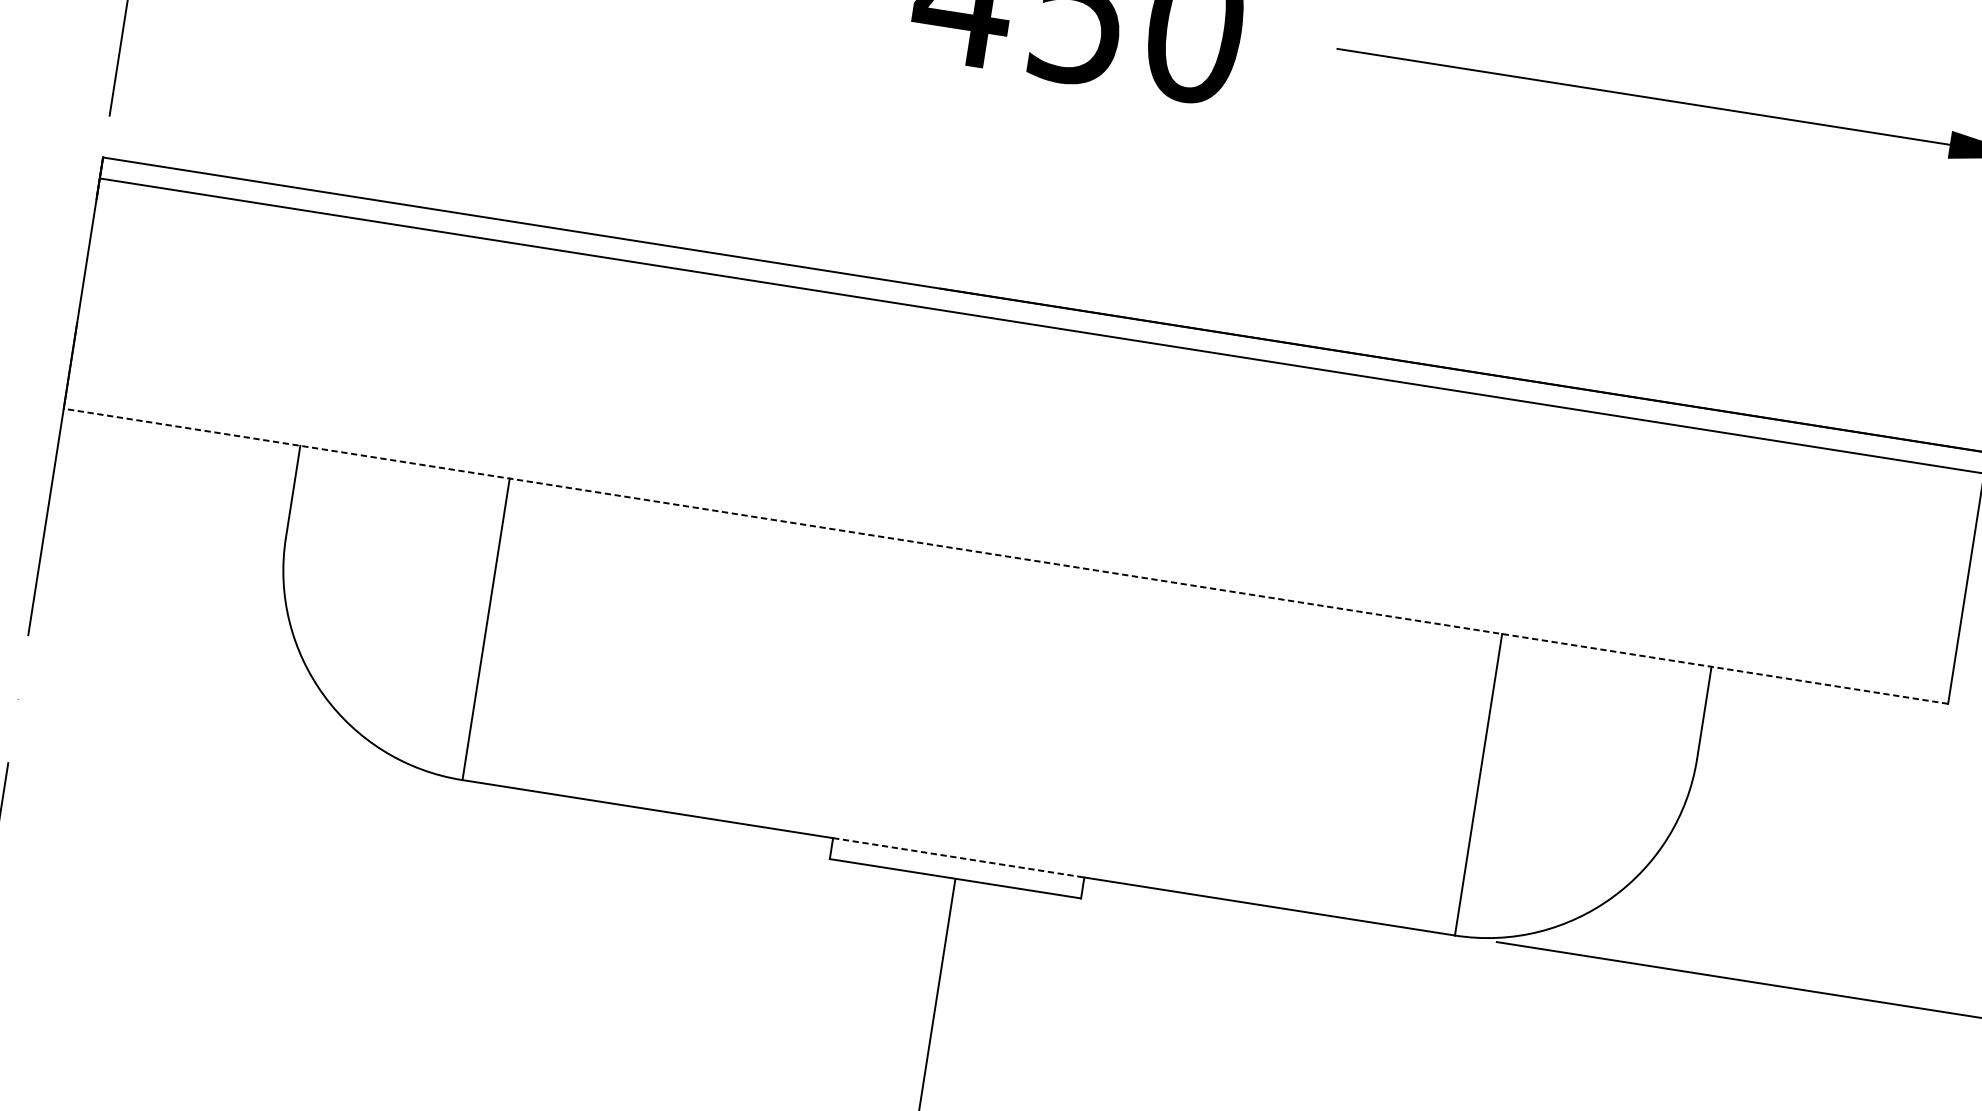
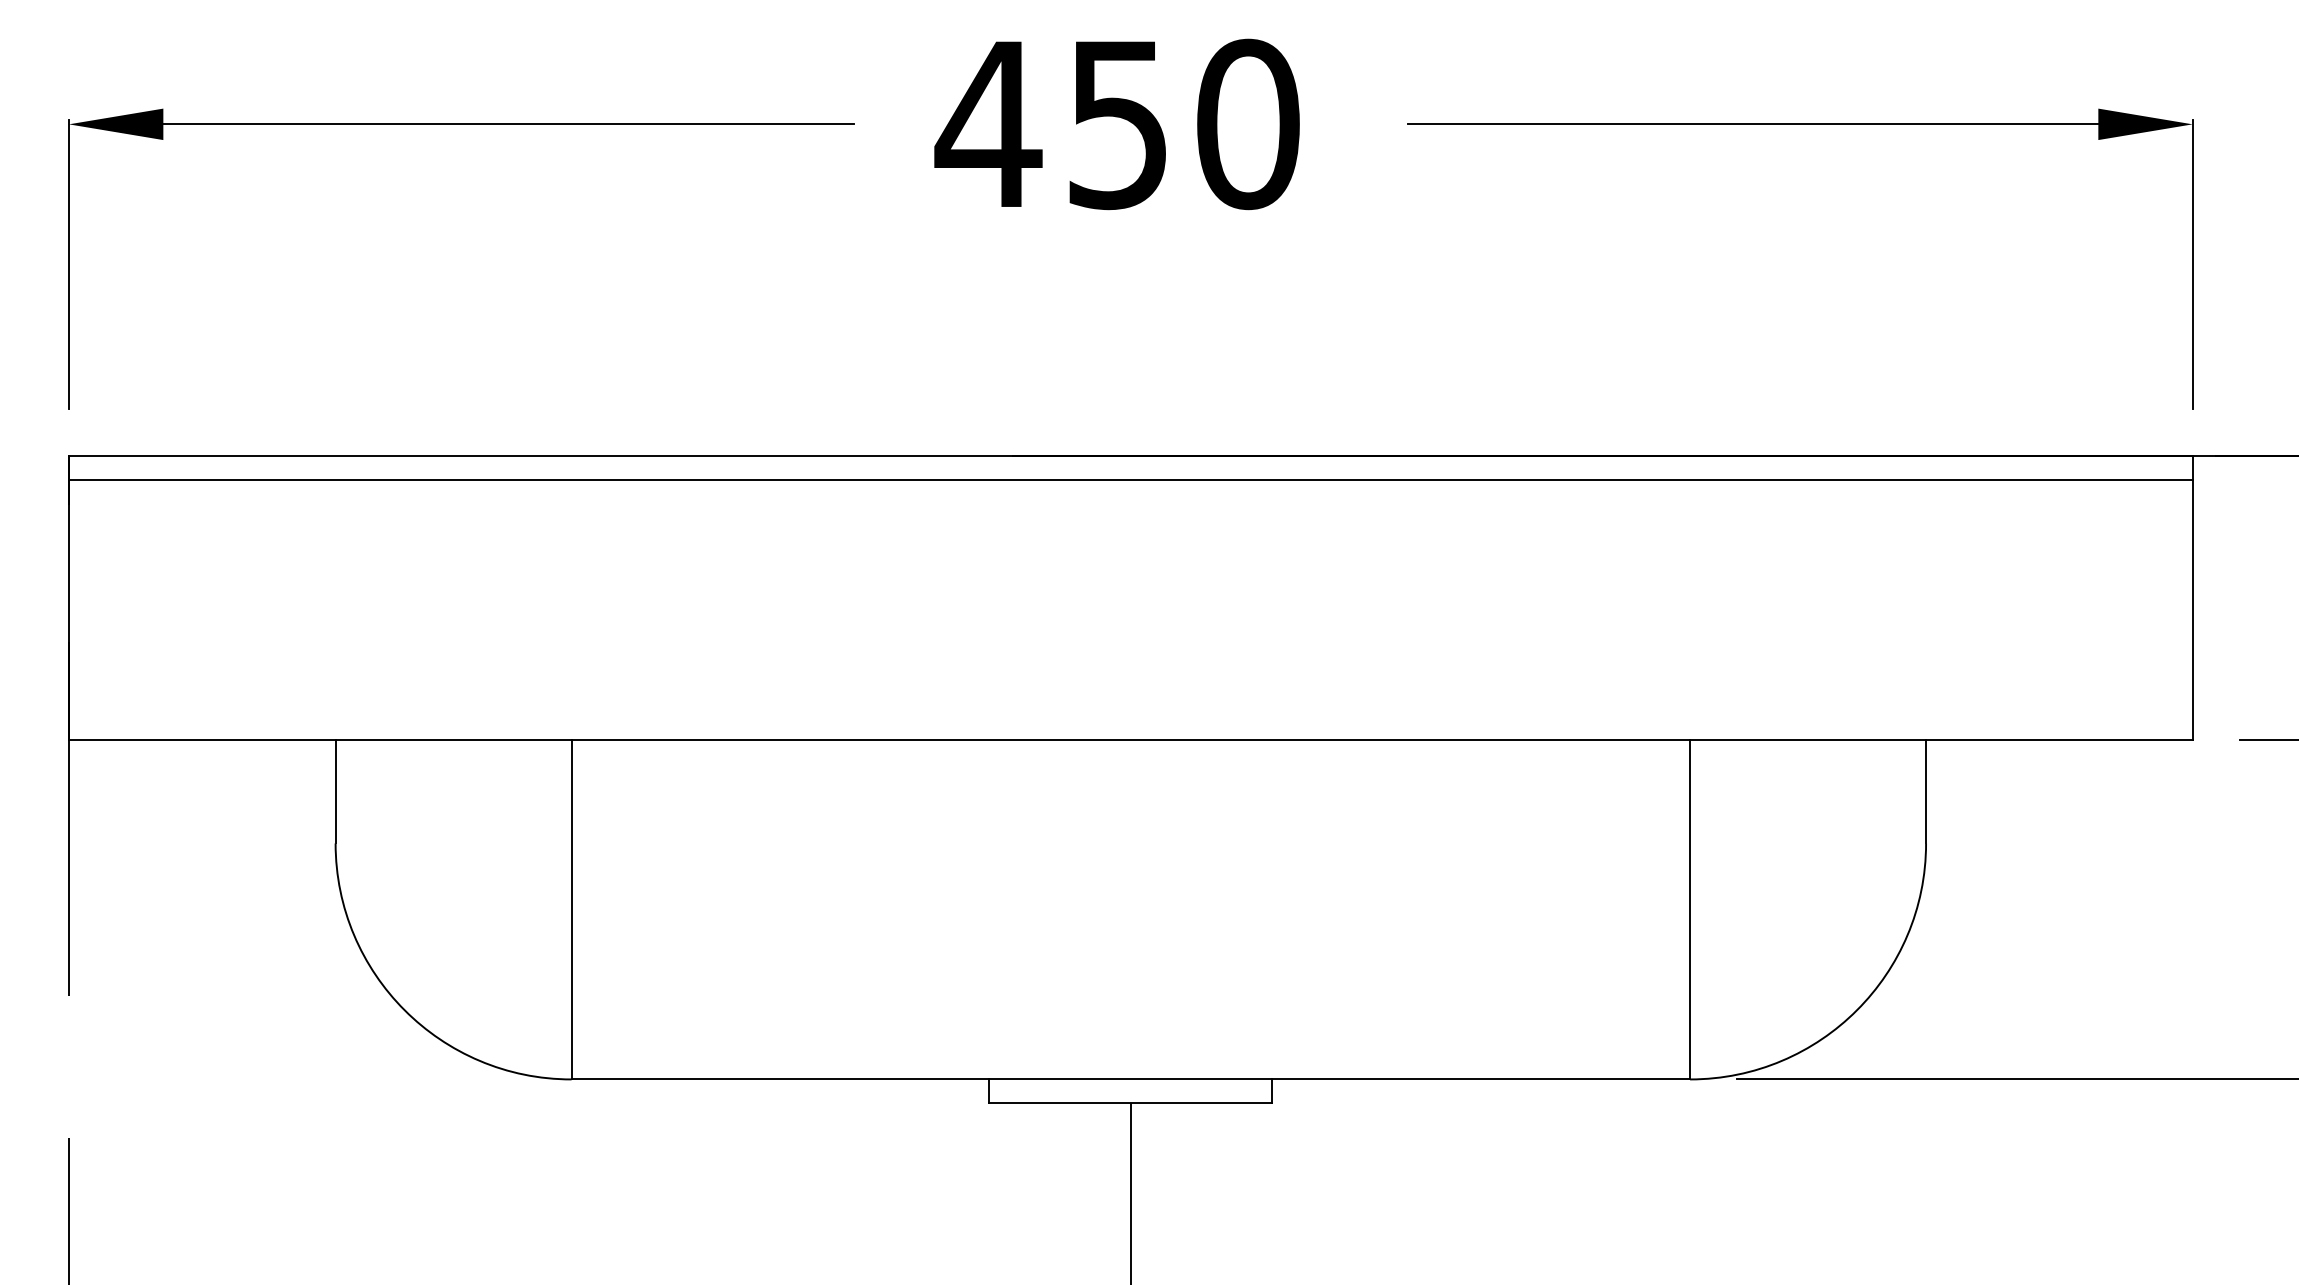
line: (1005, 556) -> (1130, 739), dashed -> solid
line: (958, 857) -> (1130, 1079), dashed -> solid

